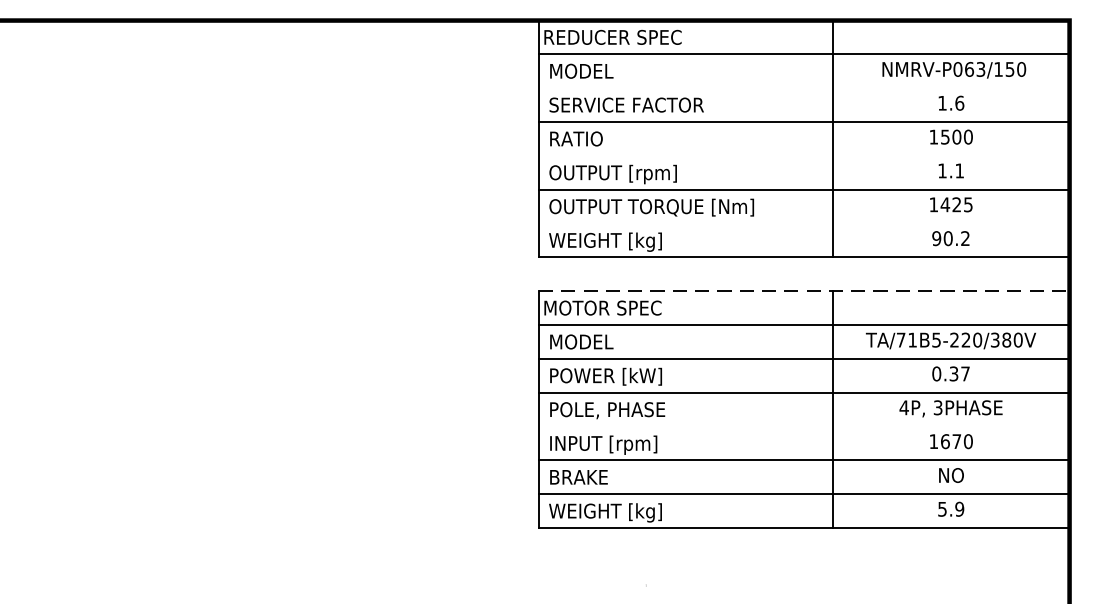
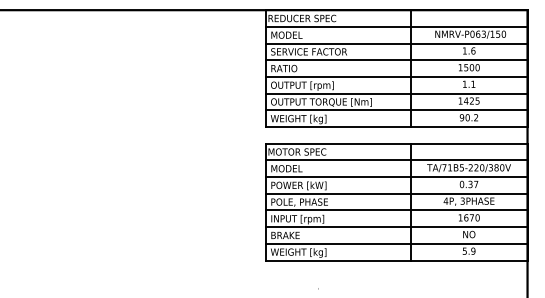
line: (803, 88) -> (396, 43), added
line: (803, 155) -> (396, 76), added
line: (803, 223) -> (396, 110), added
line: (803, 290) -> (396, 143), dashed -> solid
line: (803, 426) -> (396, 210), added

